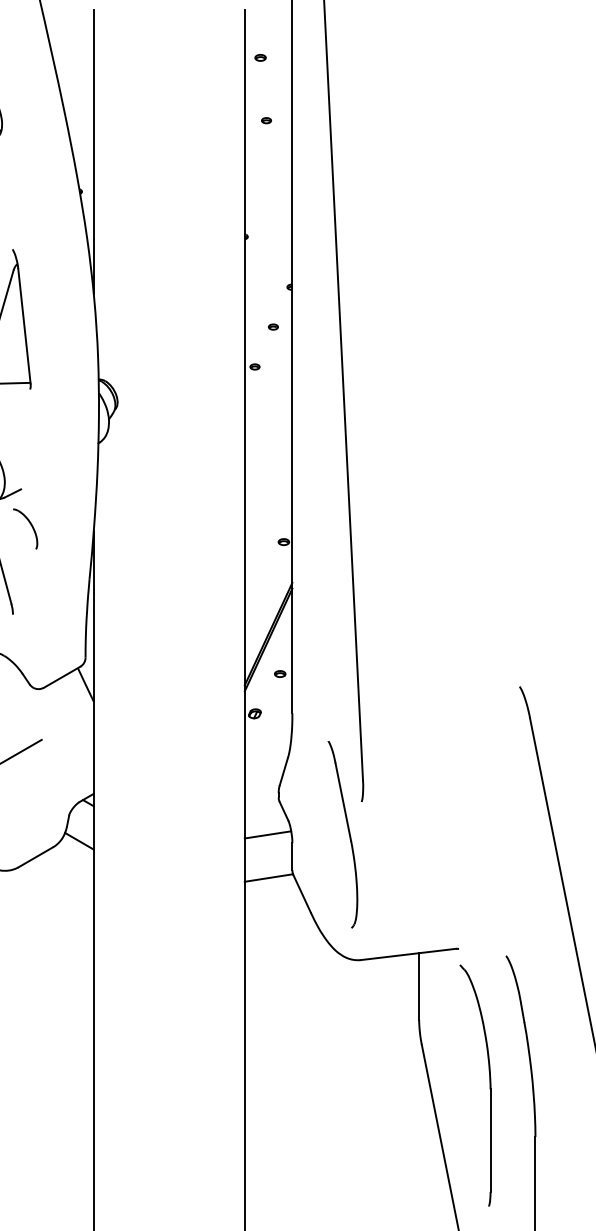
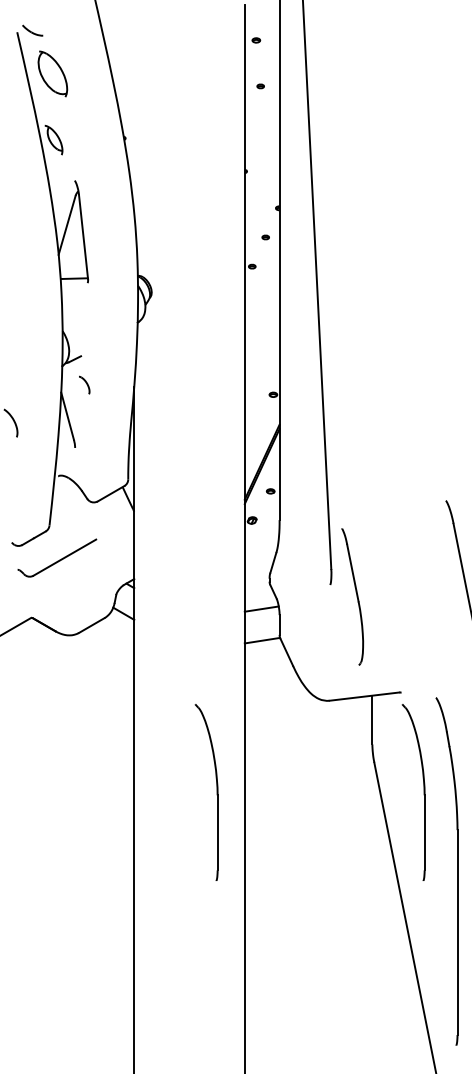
line: (94, 152) -> (134, 109), removed
part: (25, 529) -> (84, 385), size x0.6
part: (342, 834) -> (352, 596), moved
part: (206, 1085) -> (216, 792), added

